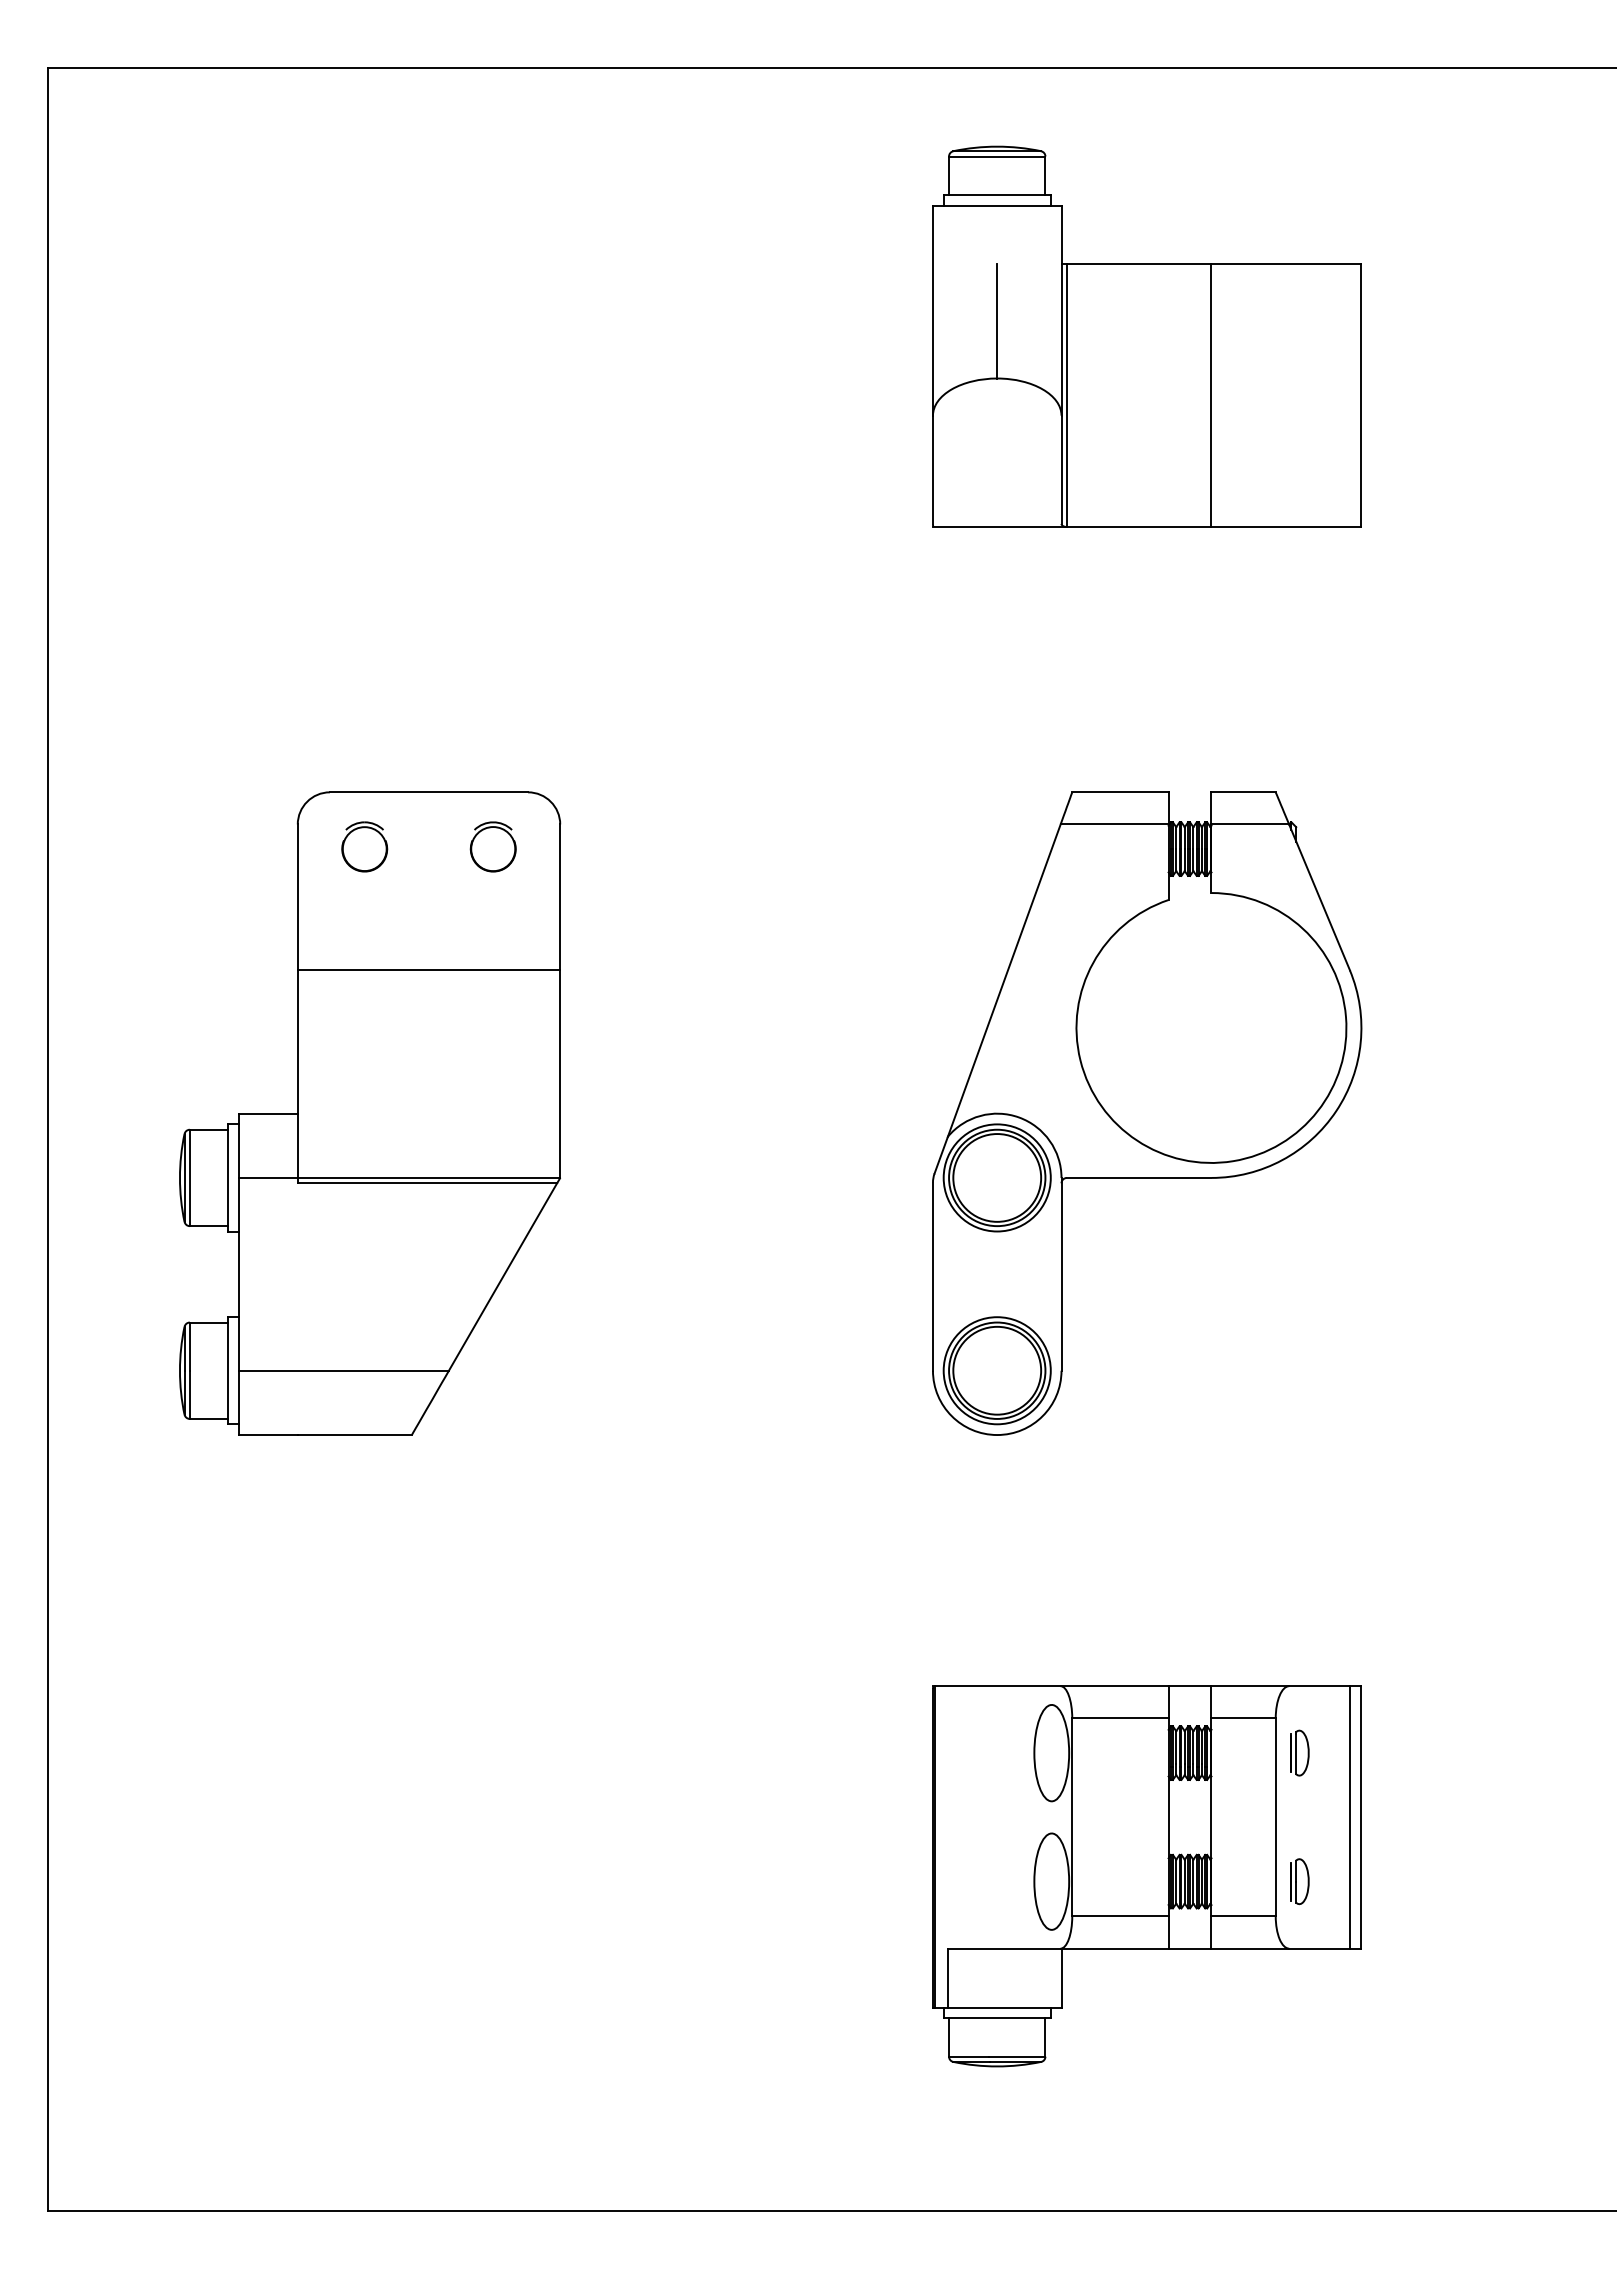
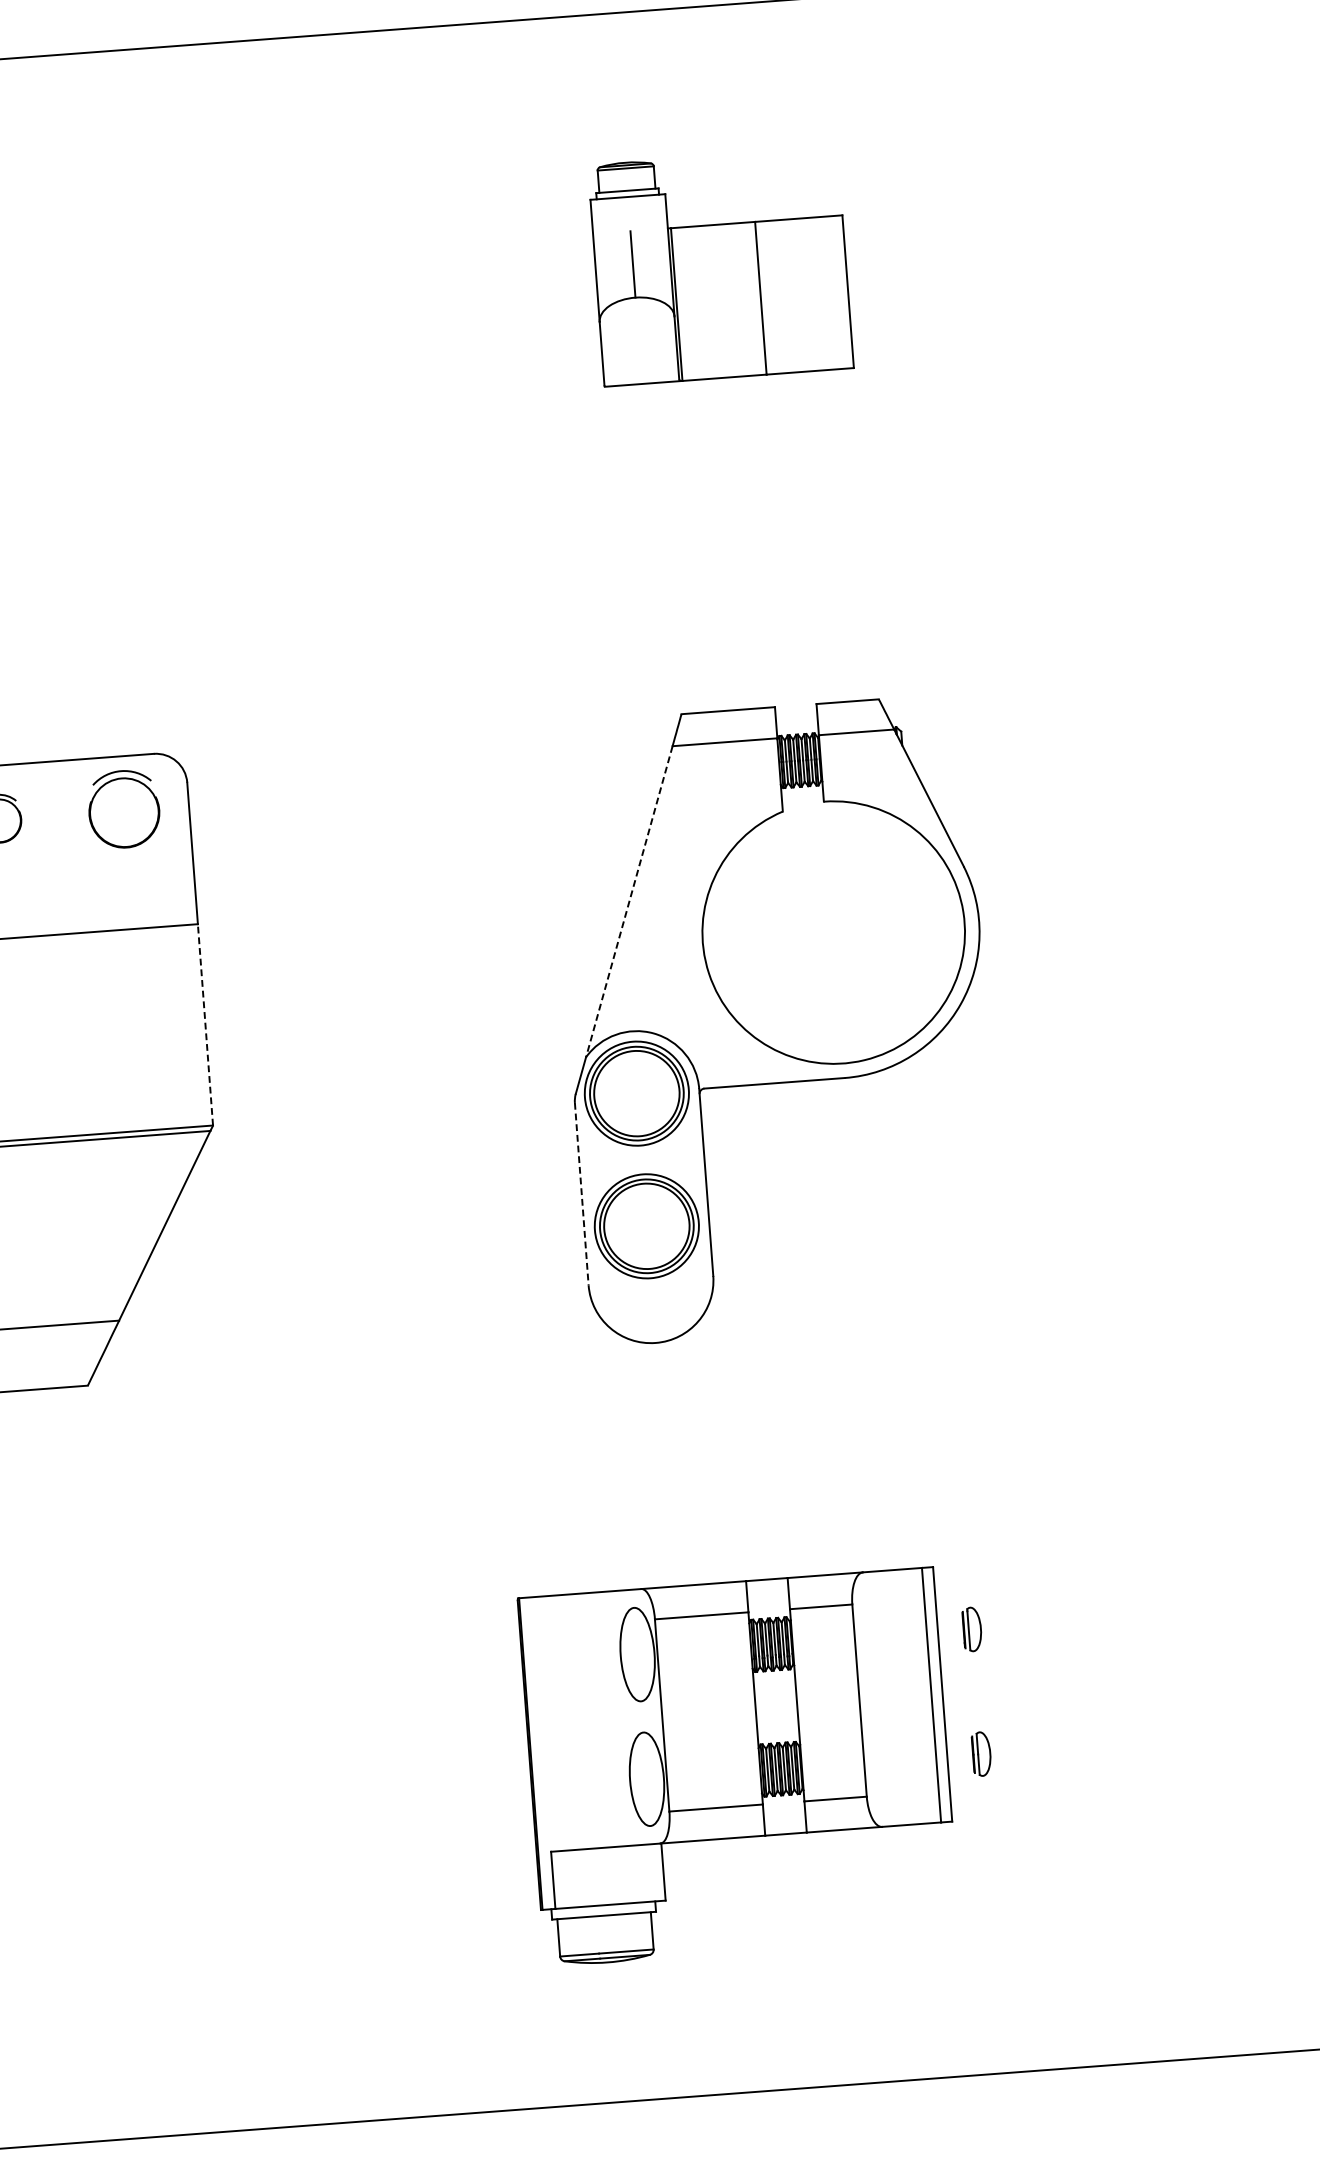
part: (1146, 336) -> (720, 266), size x0.6
part: (492, 846) -> (123, 809), size x1.6
line: (1004, 981) -> (629, 902), solid -> dashed
line: (560, 1074) -> (205, 1025), solid -> dashed
line: (932, 1277) -> (581, 1194), solid -> dashed
part: (996, 1370) -> (646, 1226), moved
part: (1146, 1876) -> (738, 1767), moved

